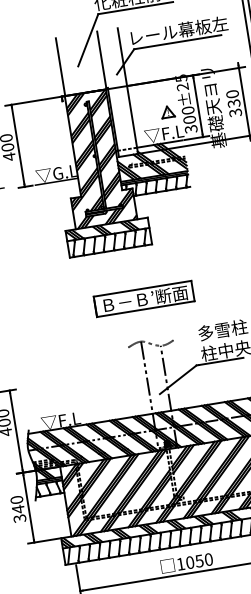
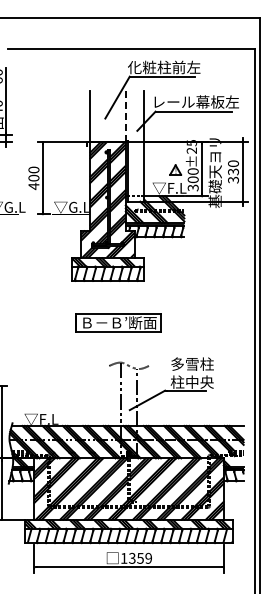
line: (101, 60) -> (126, 116), solid -> dashed
part: (144, 298) -> (118, 322), moved
text: (199, 561) -> (140, 558), 1050 -> 1359

